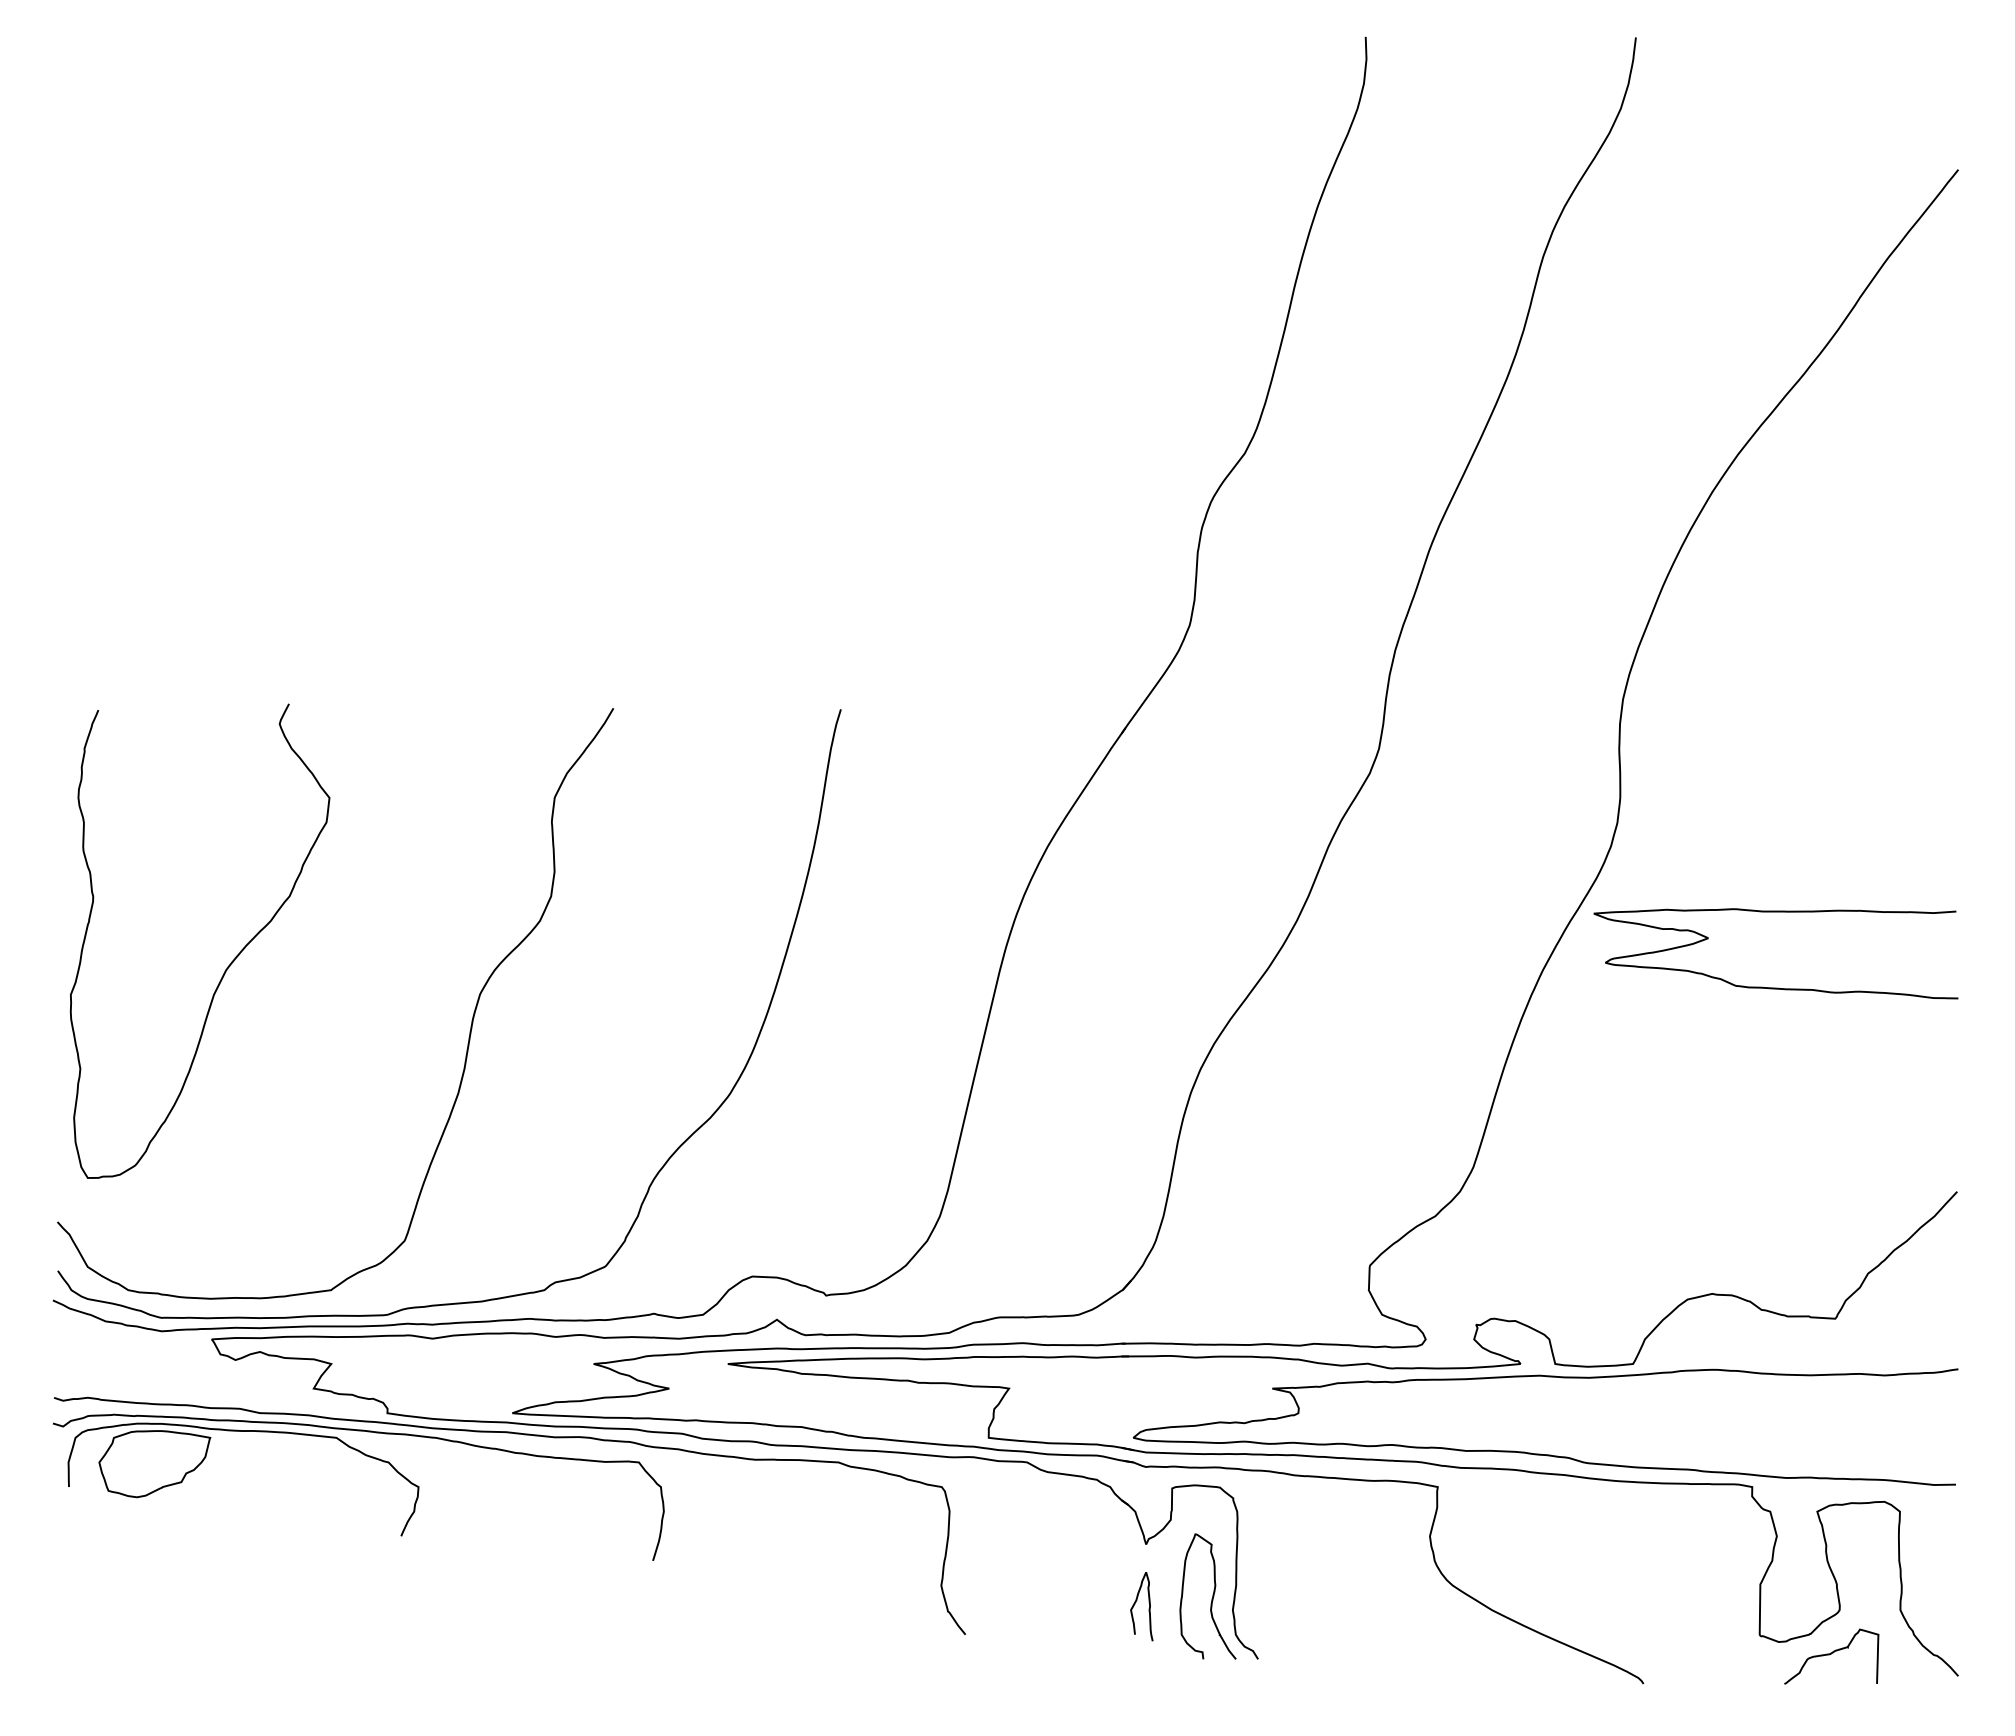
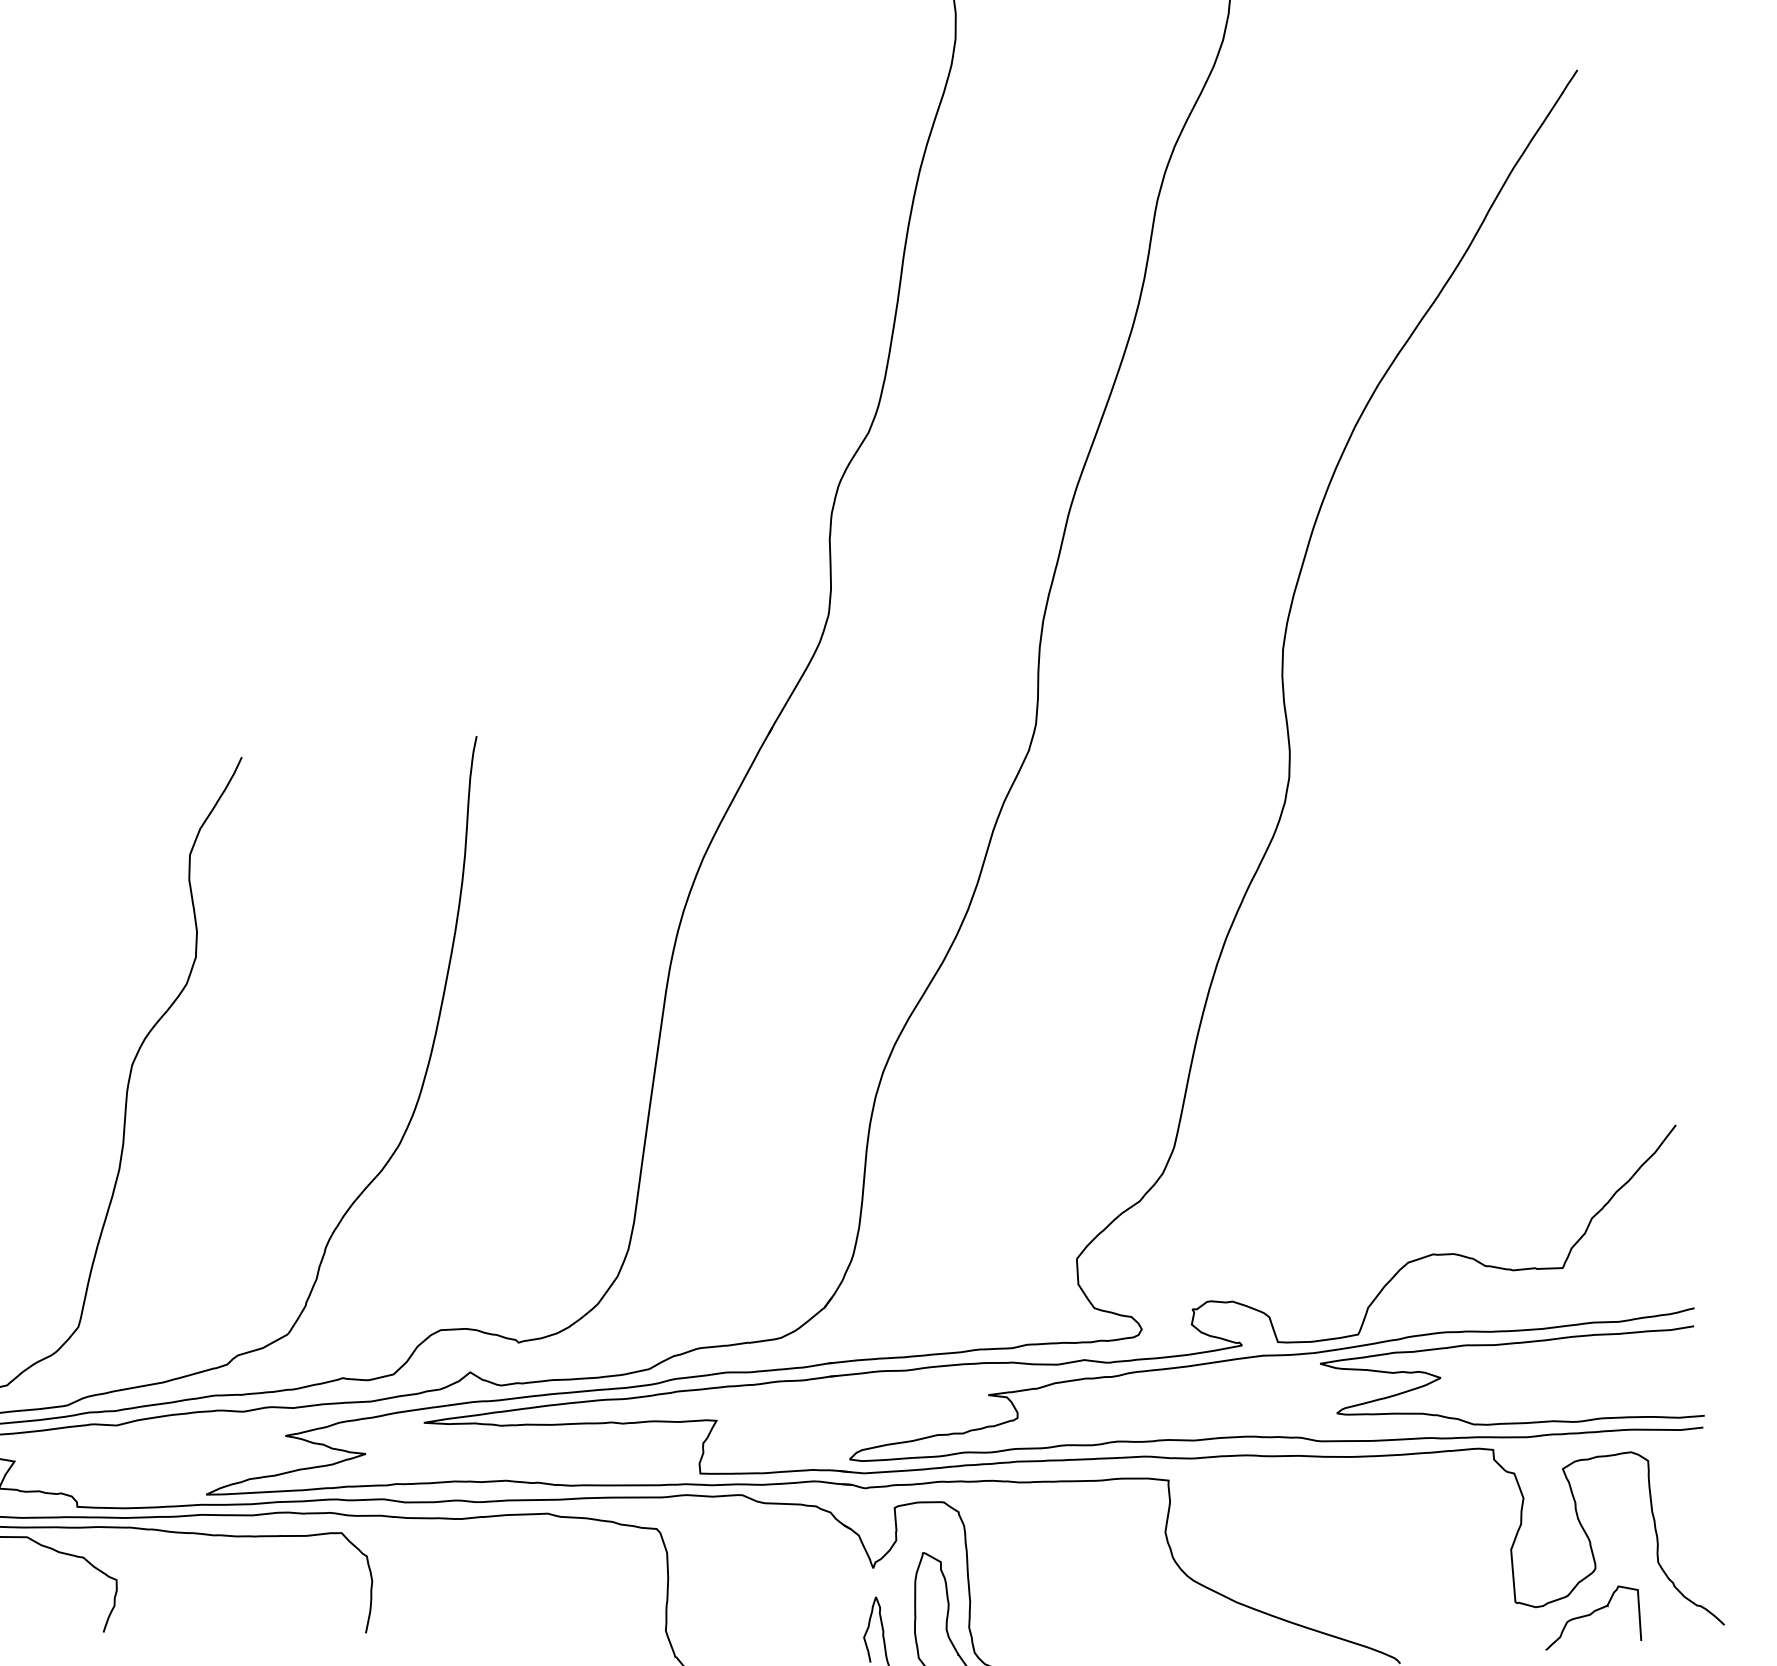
curve: (1775, 987) -> (1514, 1422), moved

